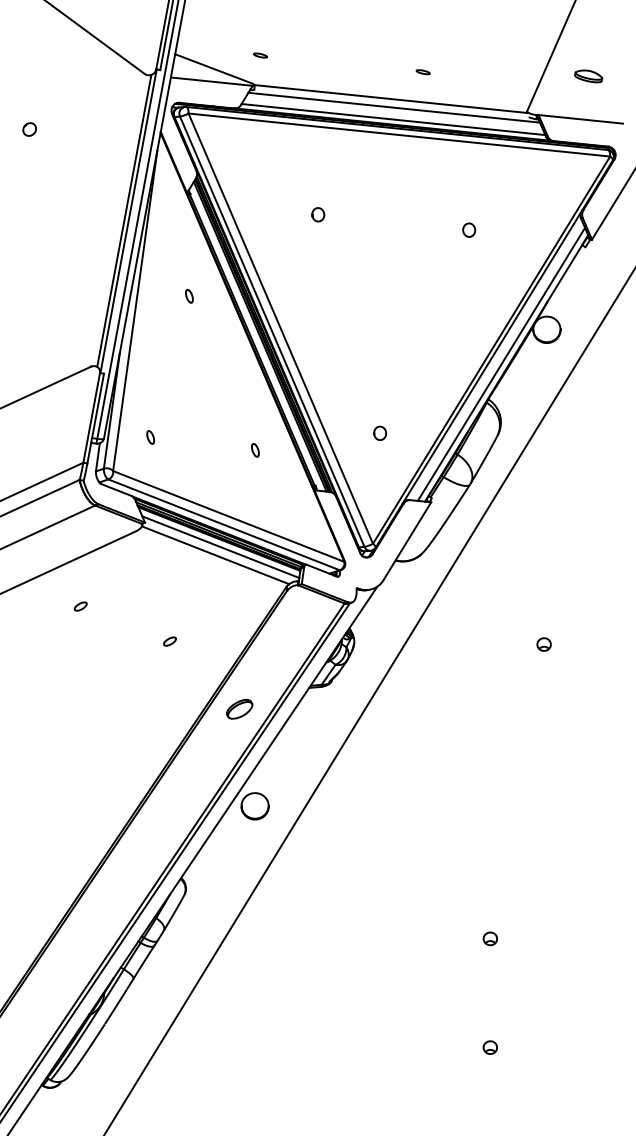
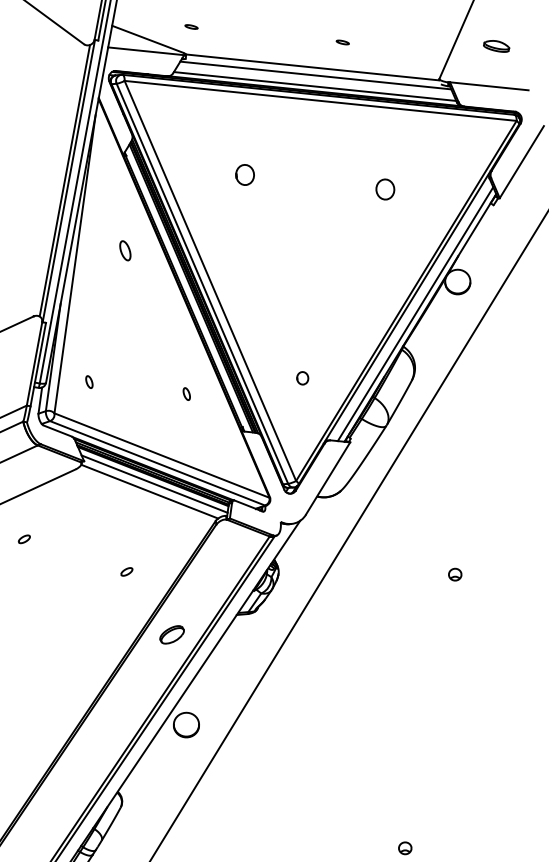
part: (318, 214) -> (245, 174), size x1.6
part: (469, 229) -> (385, 188), size x1.6
part: (189, 296) -> (125, 251), size x1.6
part: (169, 641) -> (126, 571), moved

